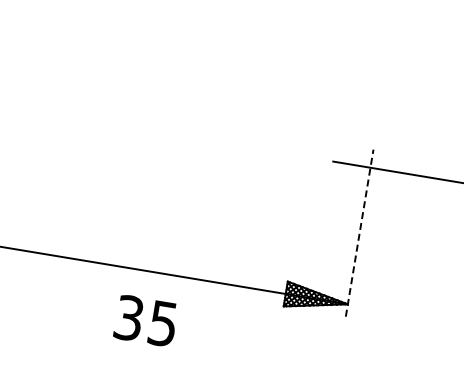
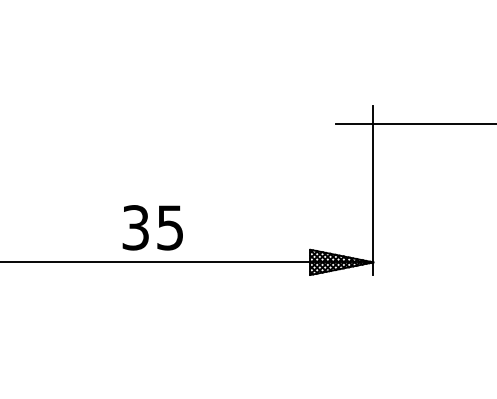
line: (359, 233) -> (373, 190), dashed -> solid
text: (145, 320) -> (152, 227), moved

